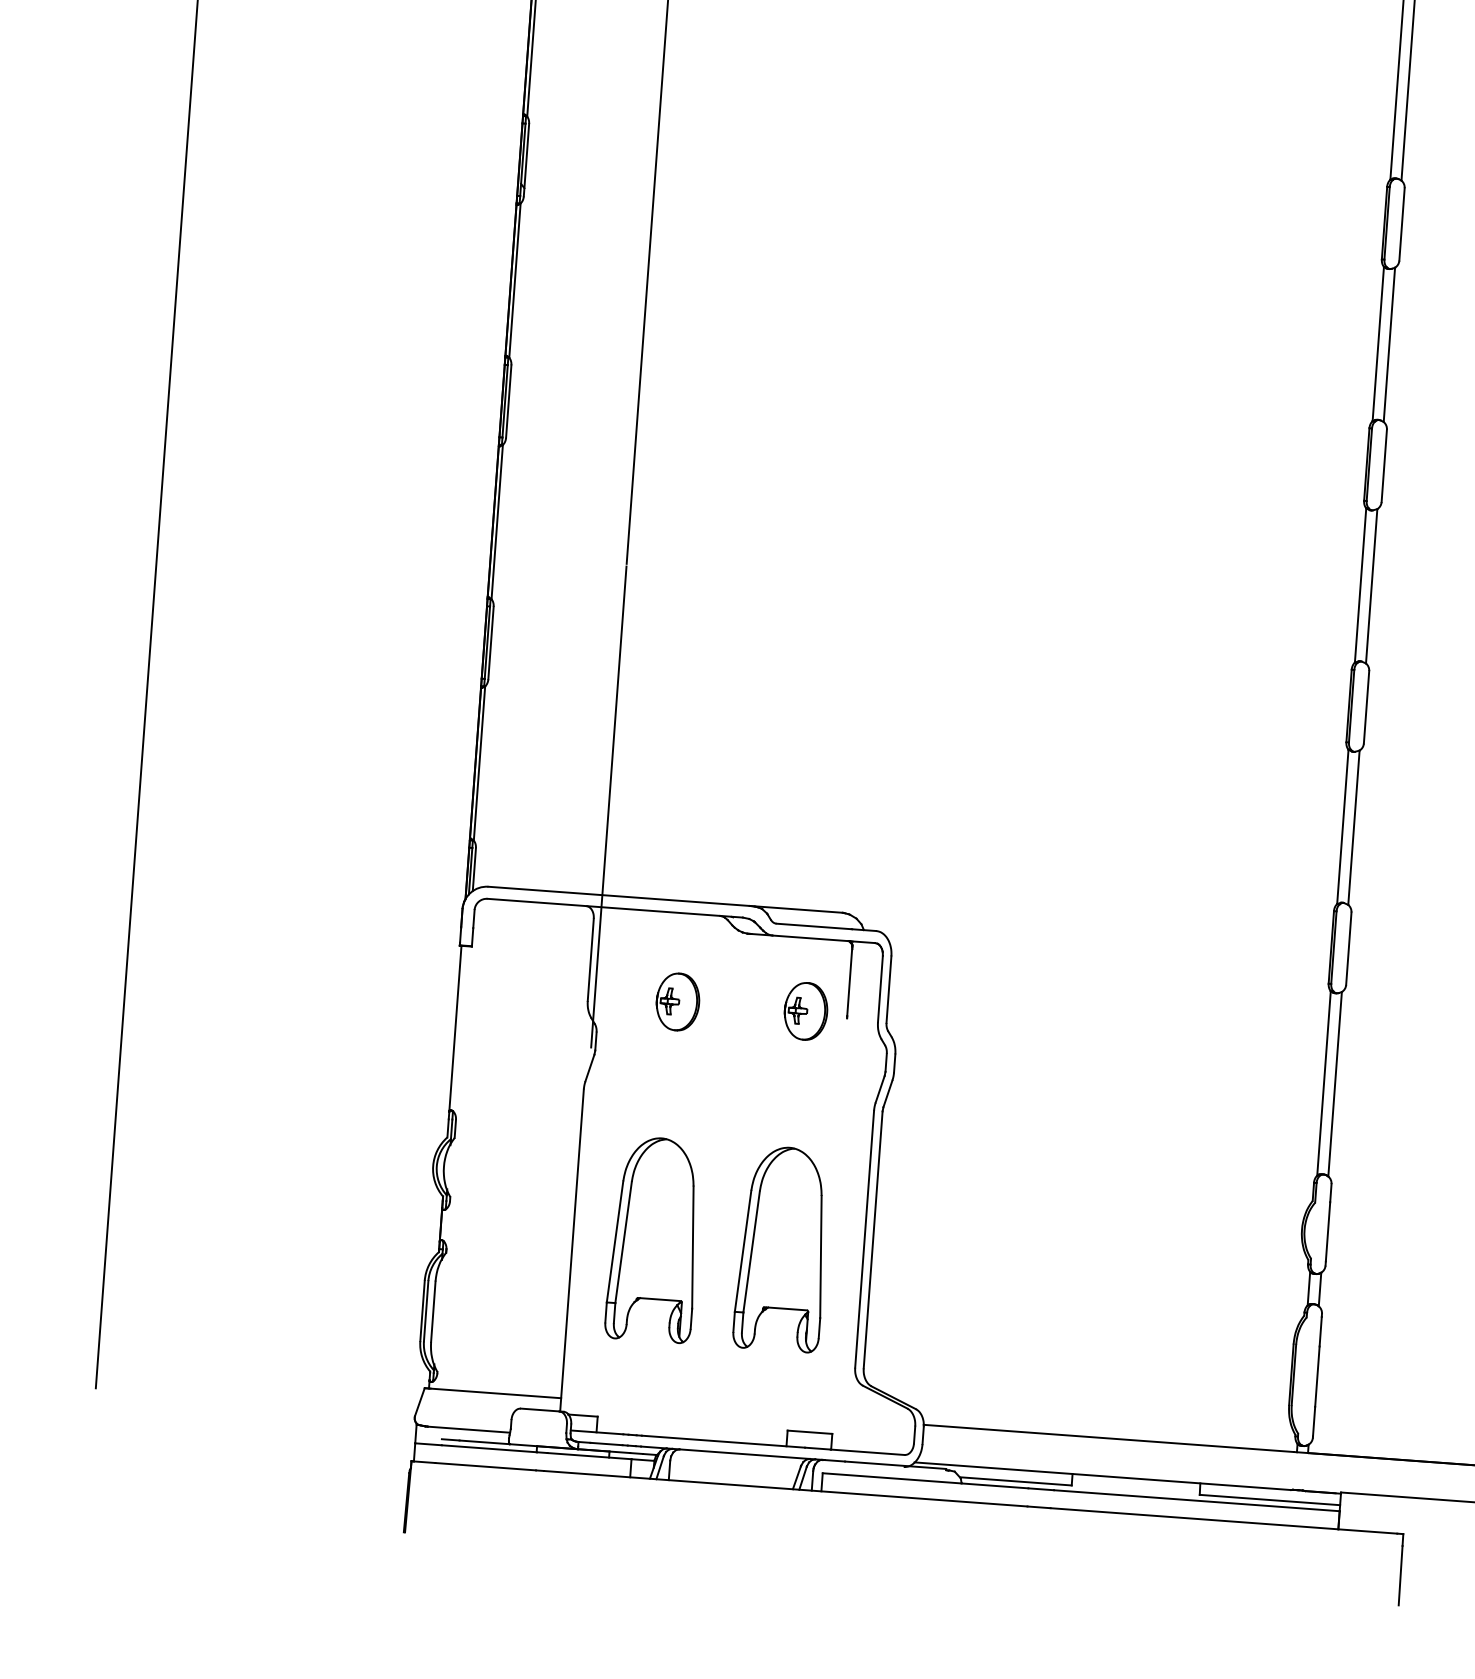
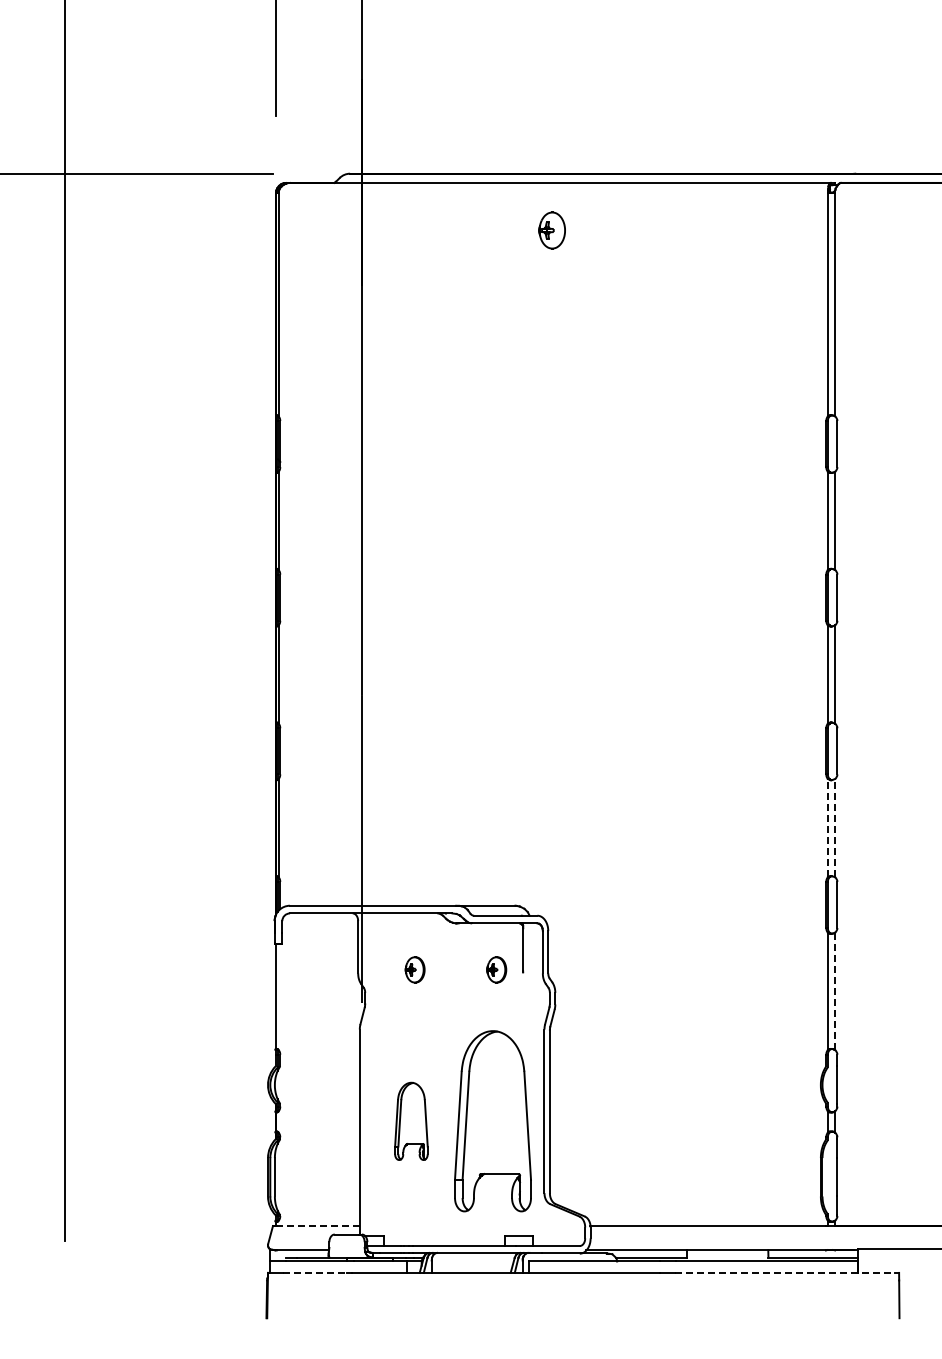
line: (1342, 825) -> (827, 827), solid -> dashed
line: (1354, 826) -> (835, 827), solid -> dashed
part: (676, 1001) -> (414, 969), size x0.7
part: (805, 1010) -> (496, 969), size x0.7
line: (1335, 1084) -> (835, 991), solid -> dashed
part: (654, 1239) -> (411, 1121), size x0.6
part: (781, 1249) -> (492, 1121), size x1.4
line: (496, 1394) -> (318, 1226), solid -> dashed
line: (486, 1466) -> (315, 1272), solid -> dashed
line: (1224, 1520) -> (785, 1272), solid -> dashed

